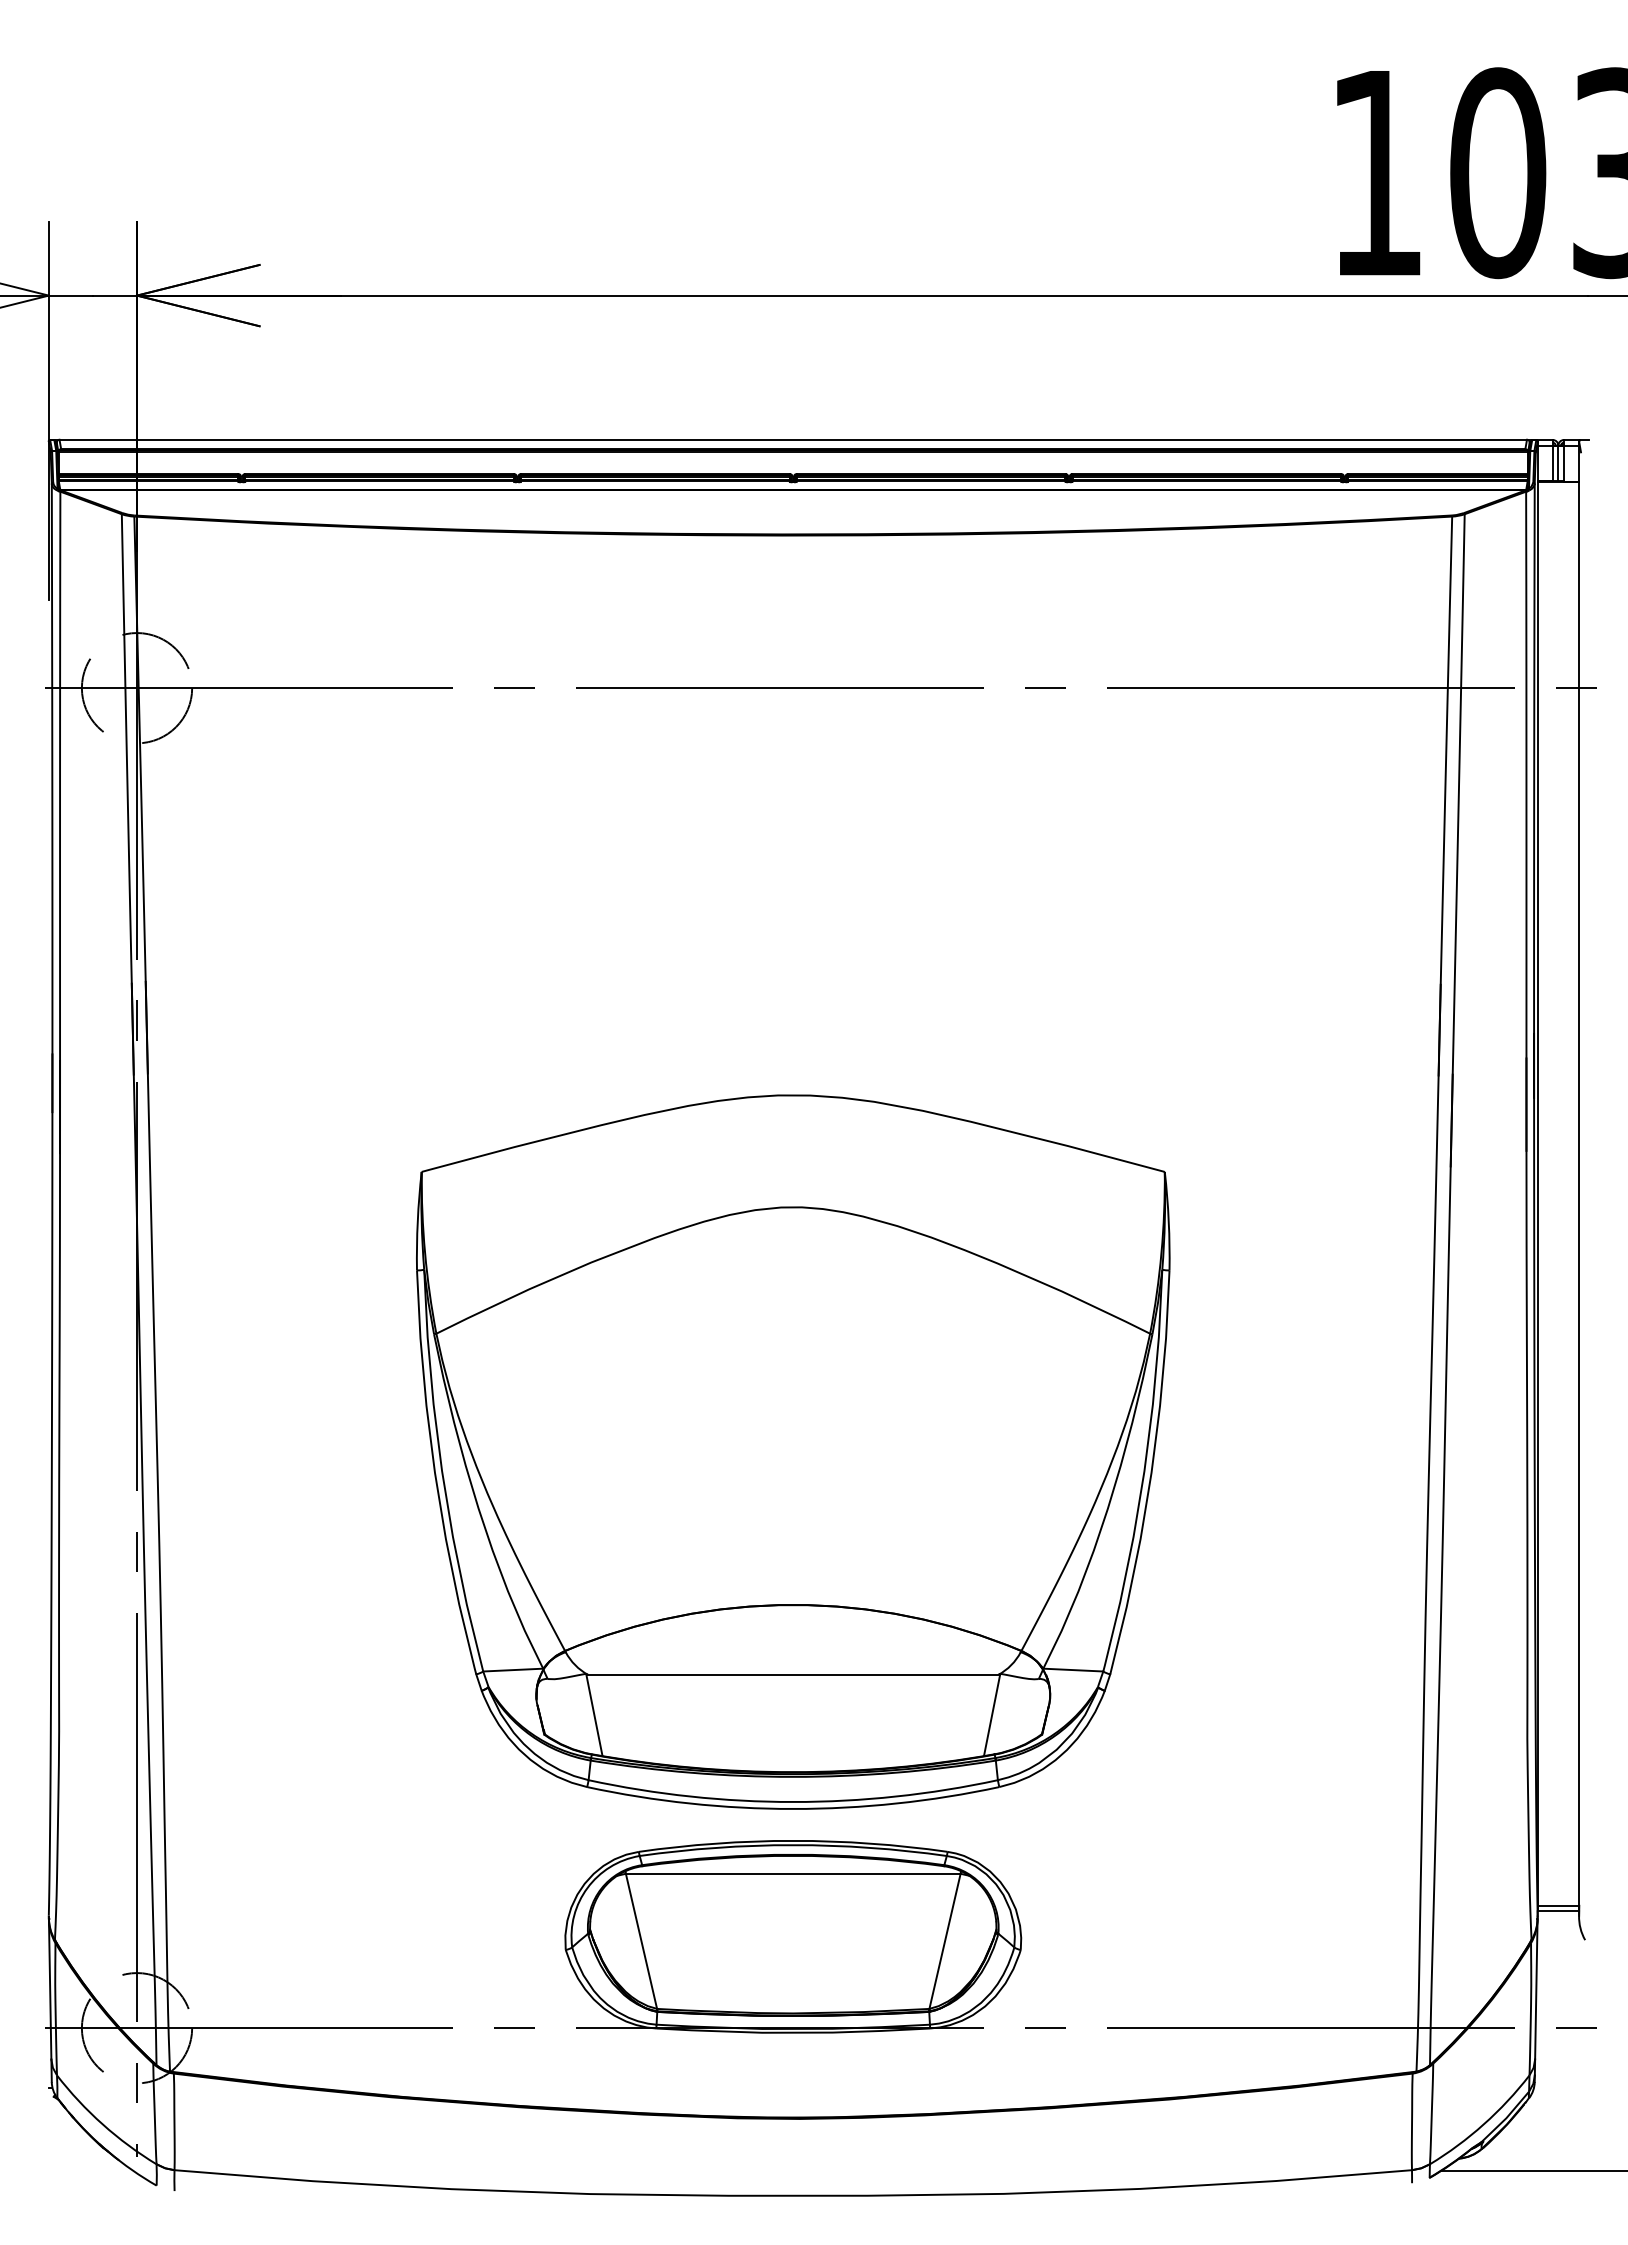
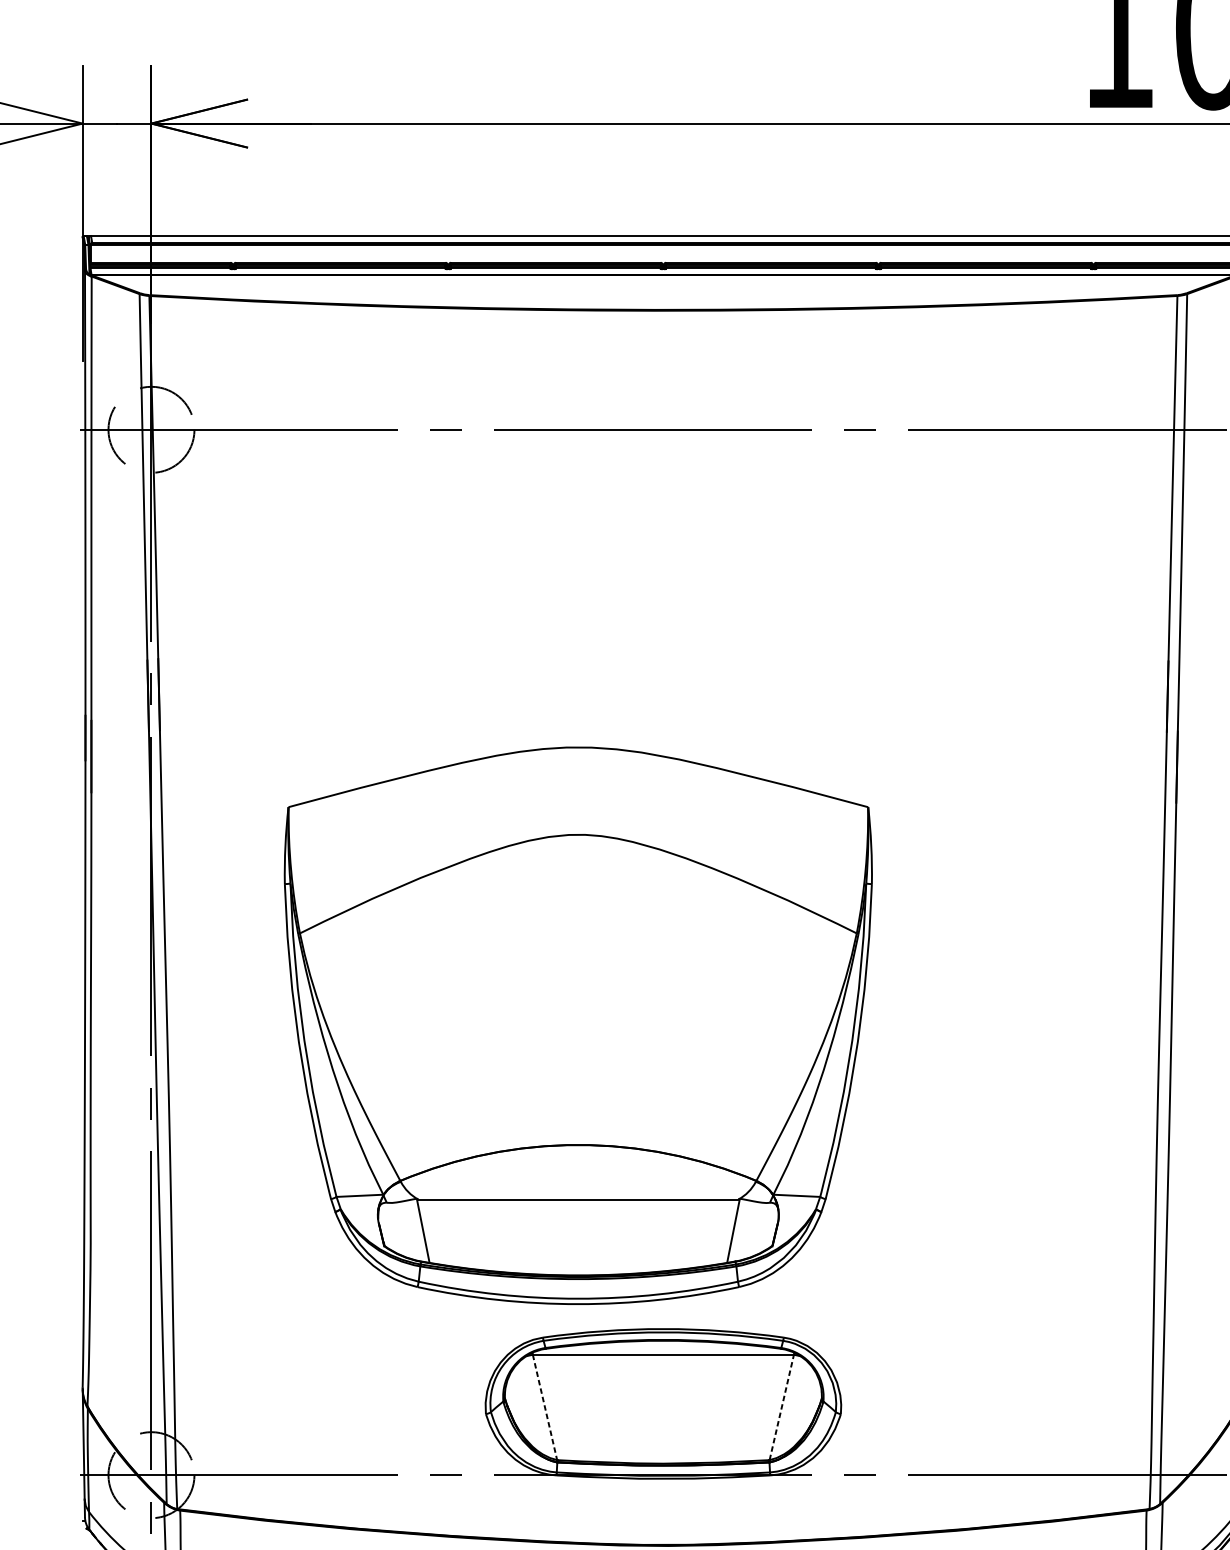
part: (793, 1451) -> (578, 1025), moved
line: (945, 1940) -> (782, 1406), solid -> dashed
line: (641, 1941) -> (545, 1407), solid -> dashed

